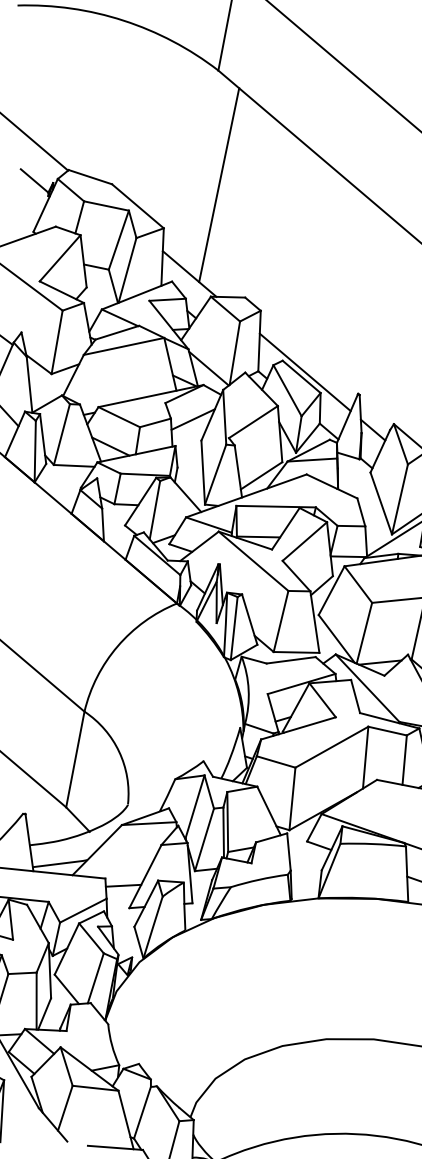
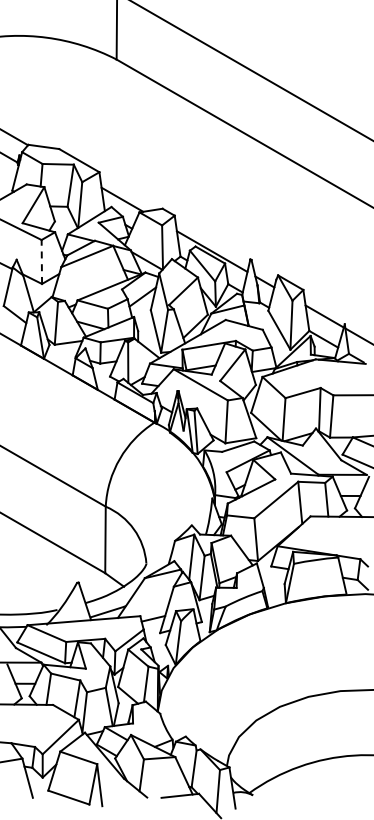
line: (218, 185) -> (130, 136), removed
line: (56, 342) -> (41, 262), solid -> dashed

